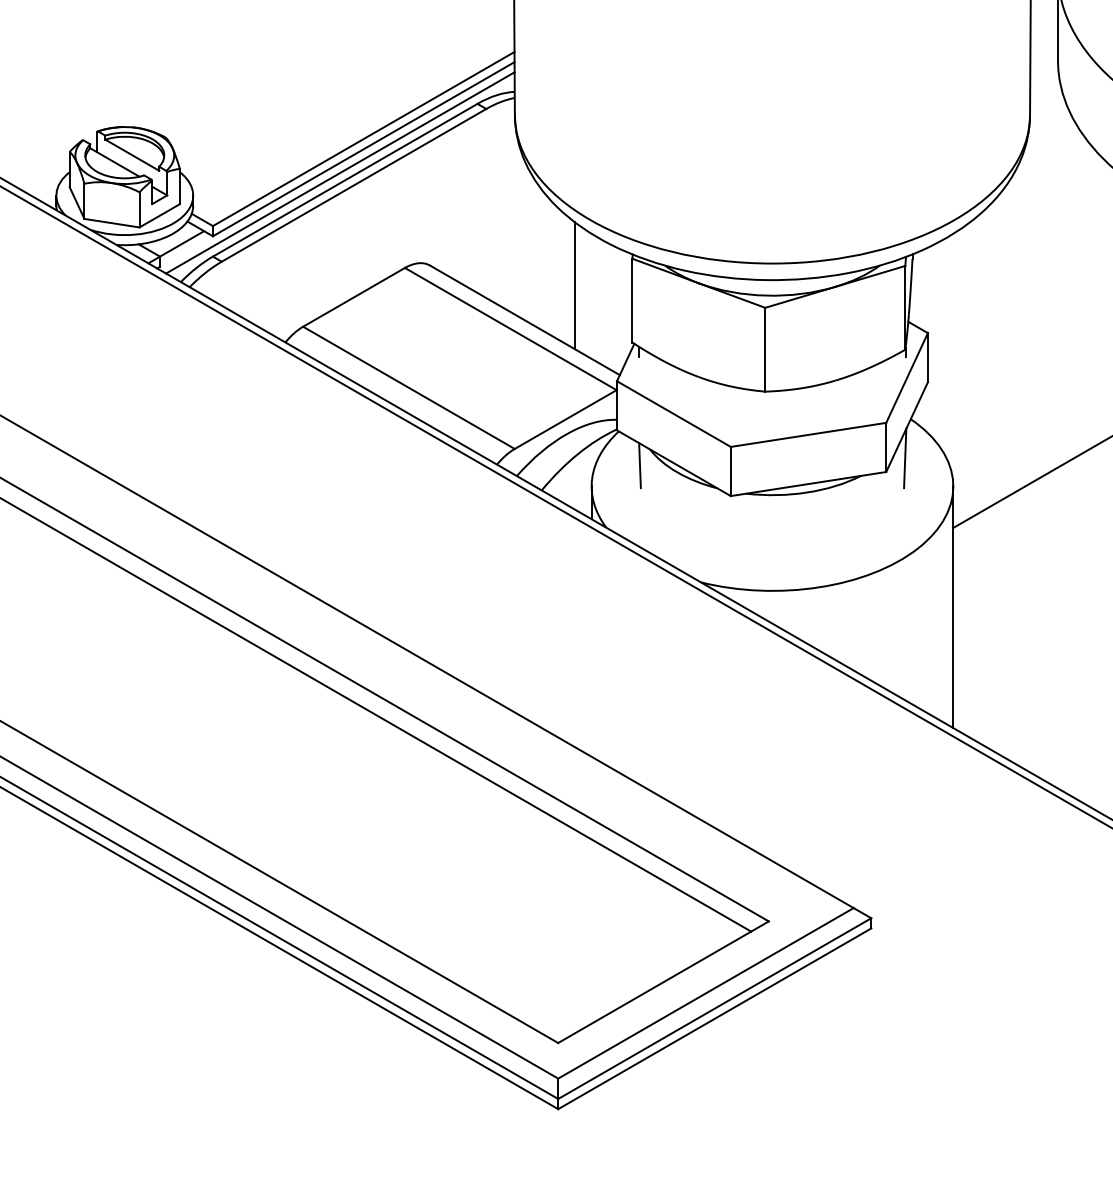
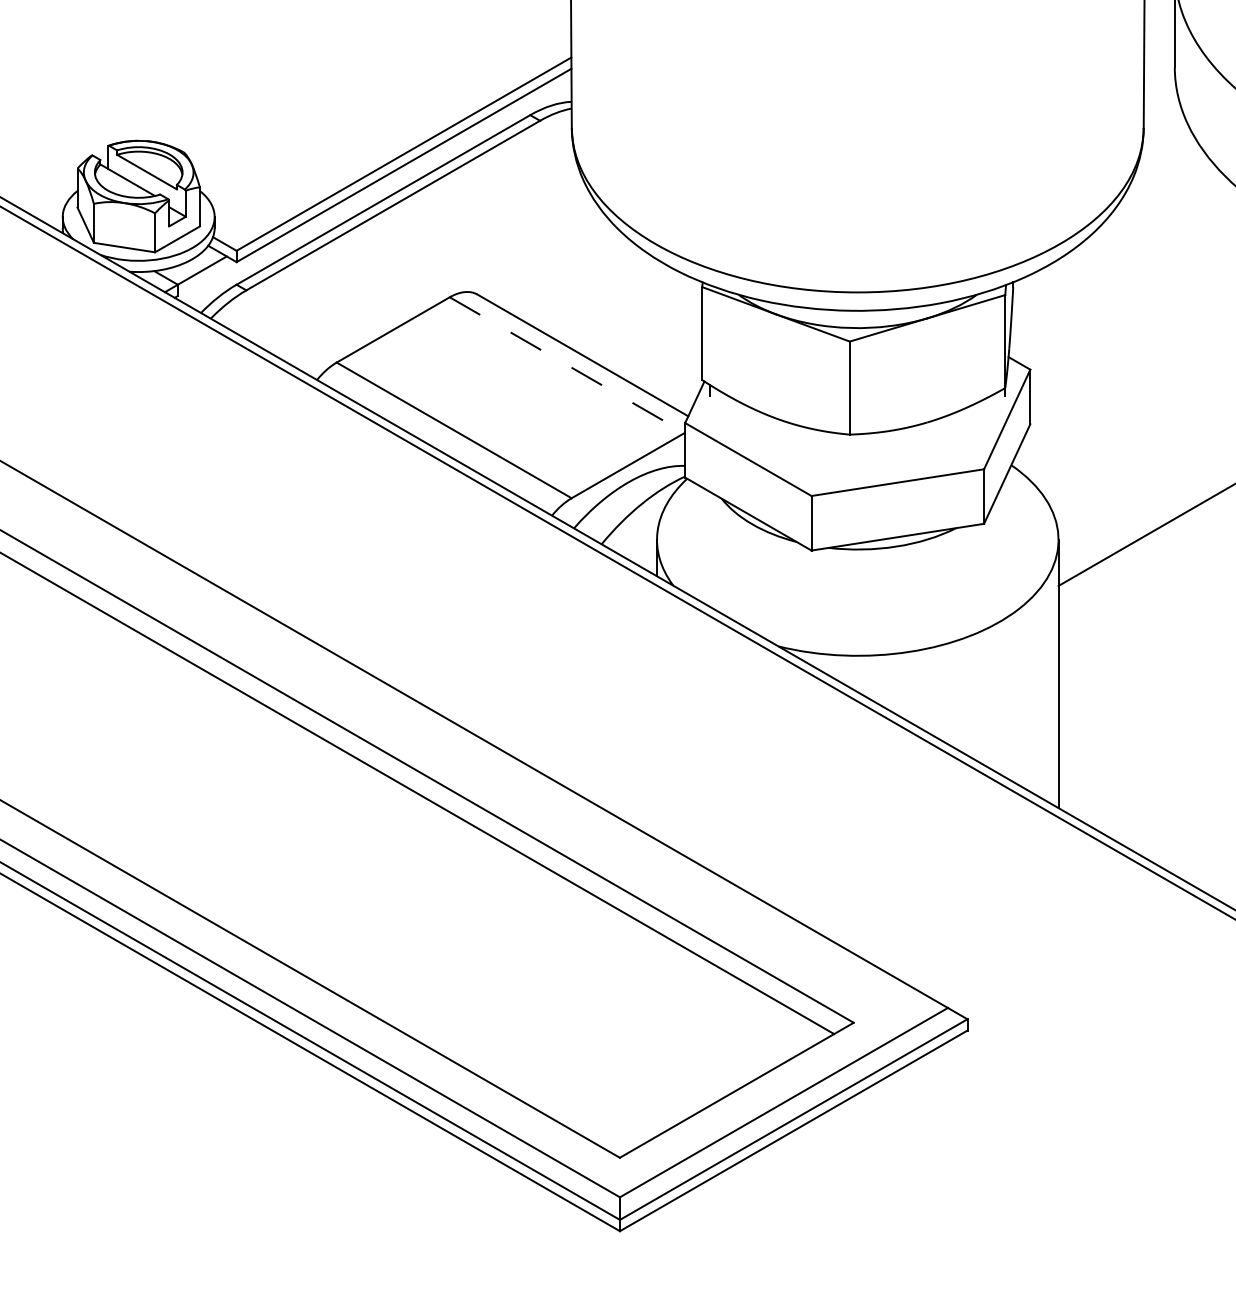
line: (340, 172) -> (378, 191), removed
line: (574, 285) -> (637, 316), removed
line: (511, 329) -> (568, 365), solid -> dashed
line: (905, 458) -> (1005, 508), removed
line: (639, 465) -> (710, 516), removed

